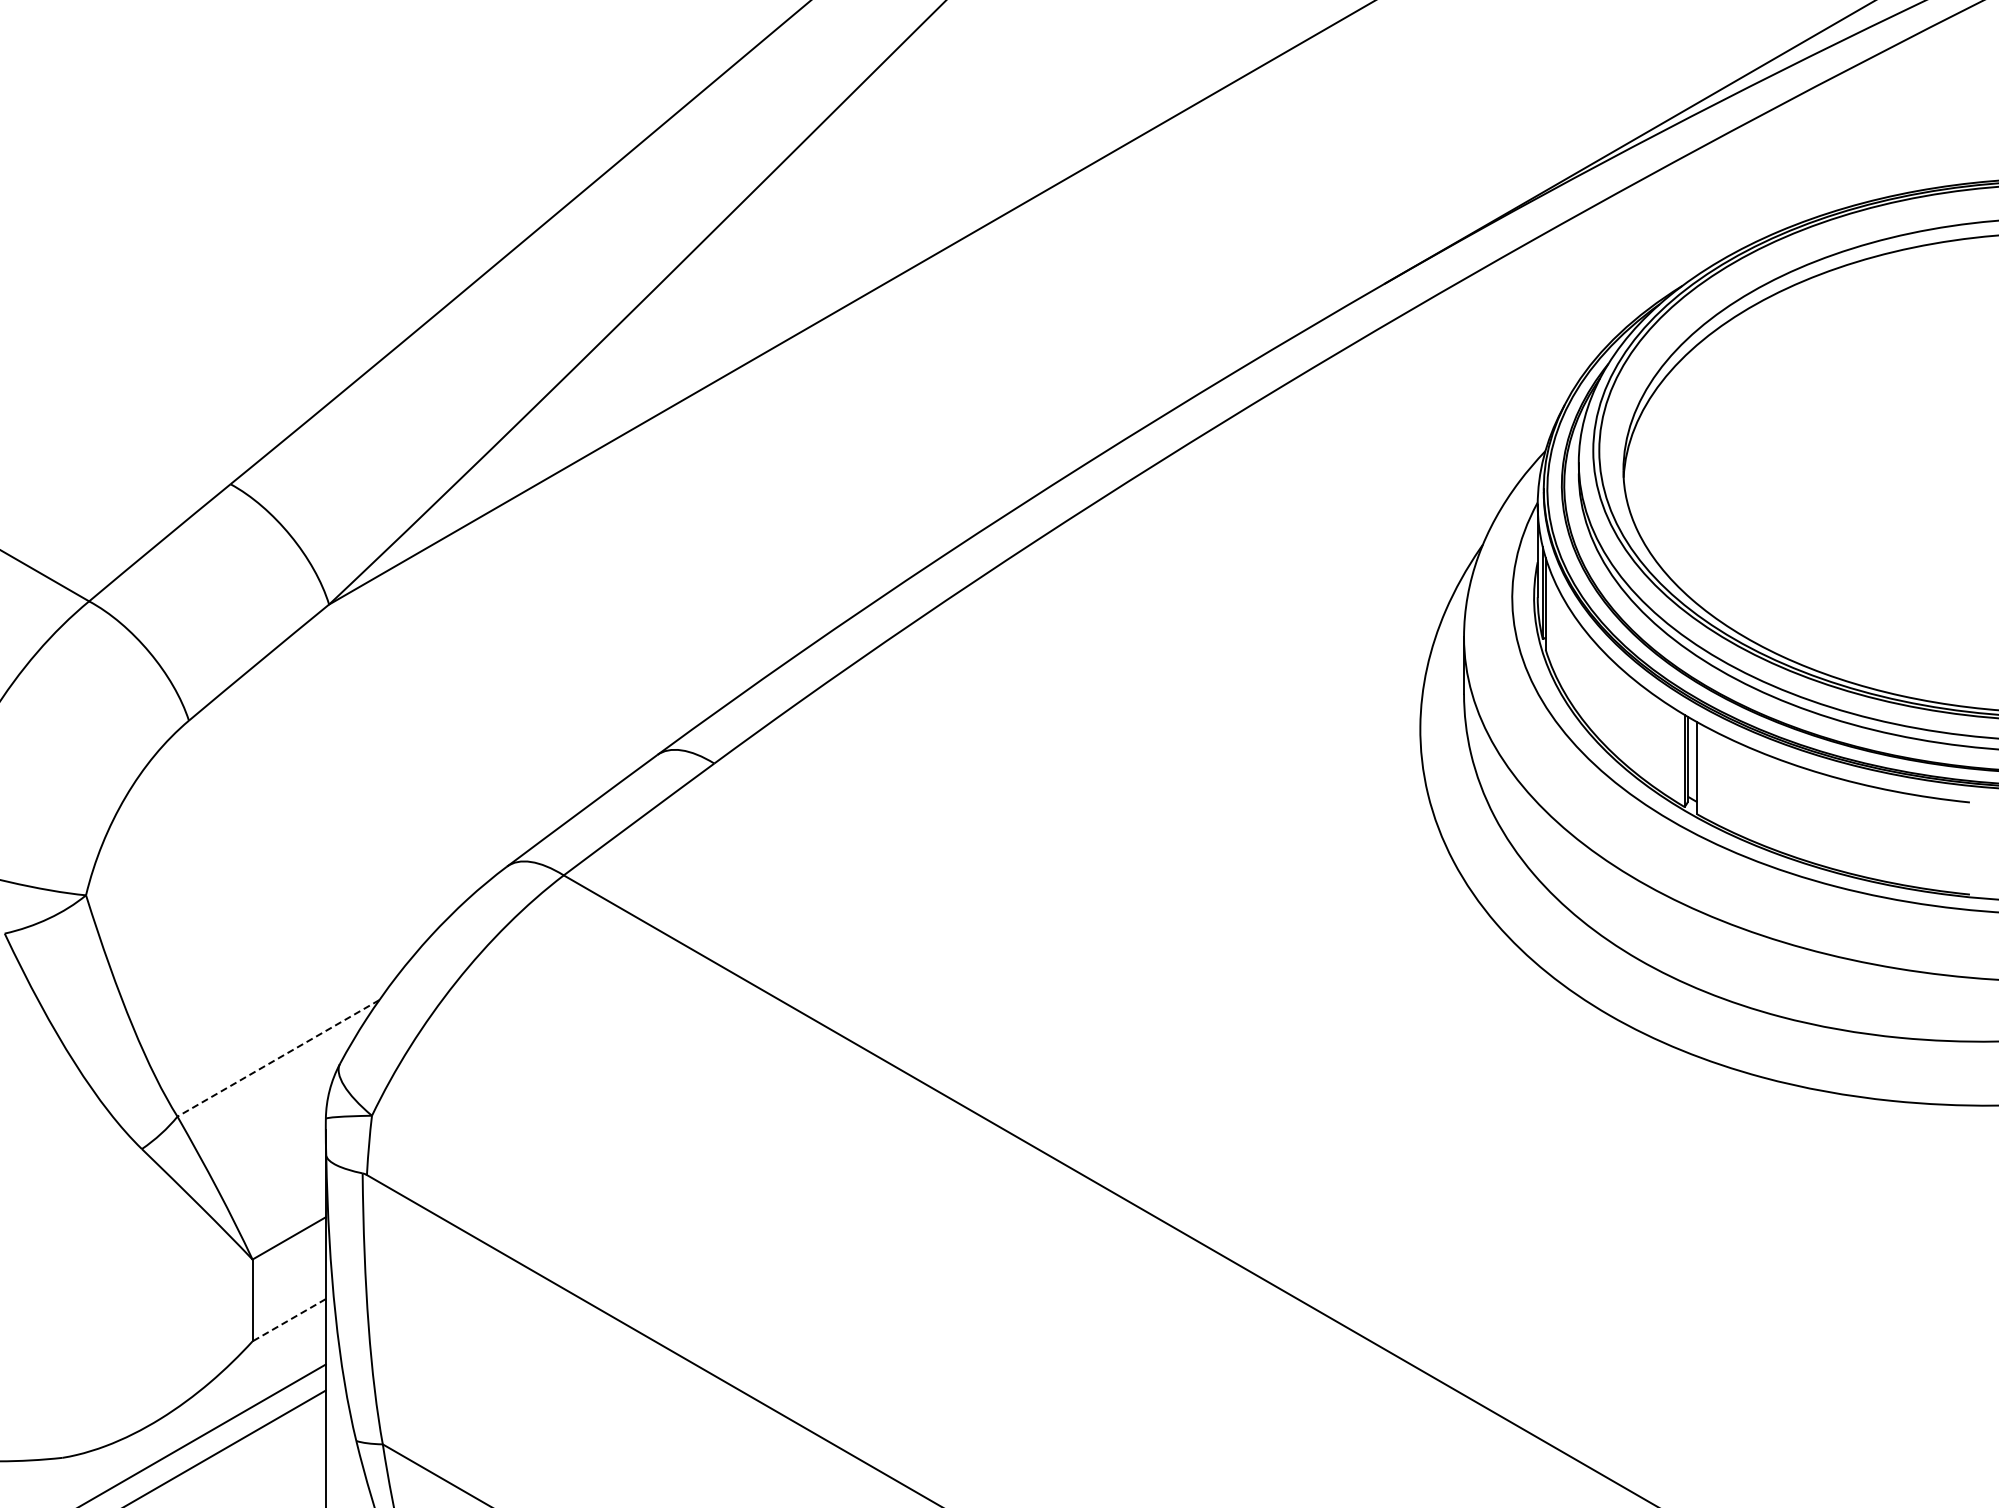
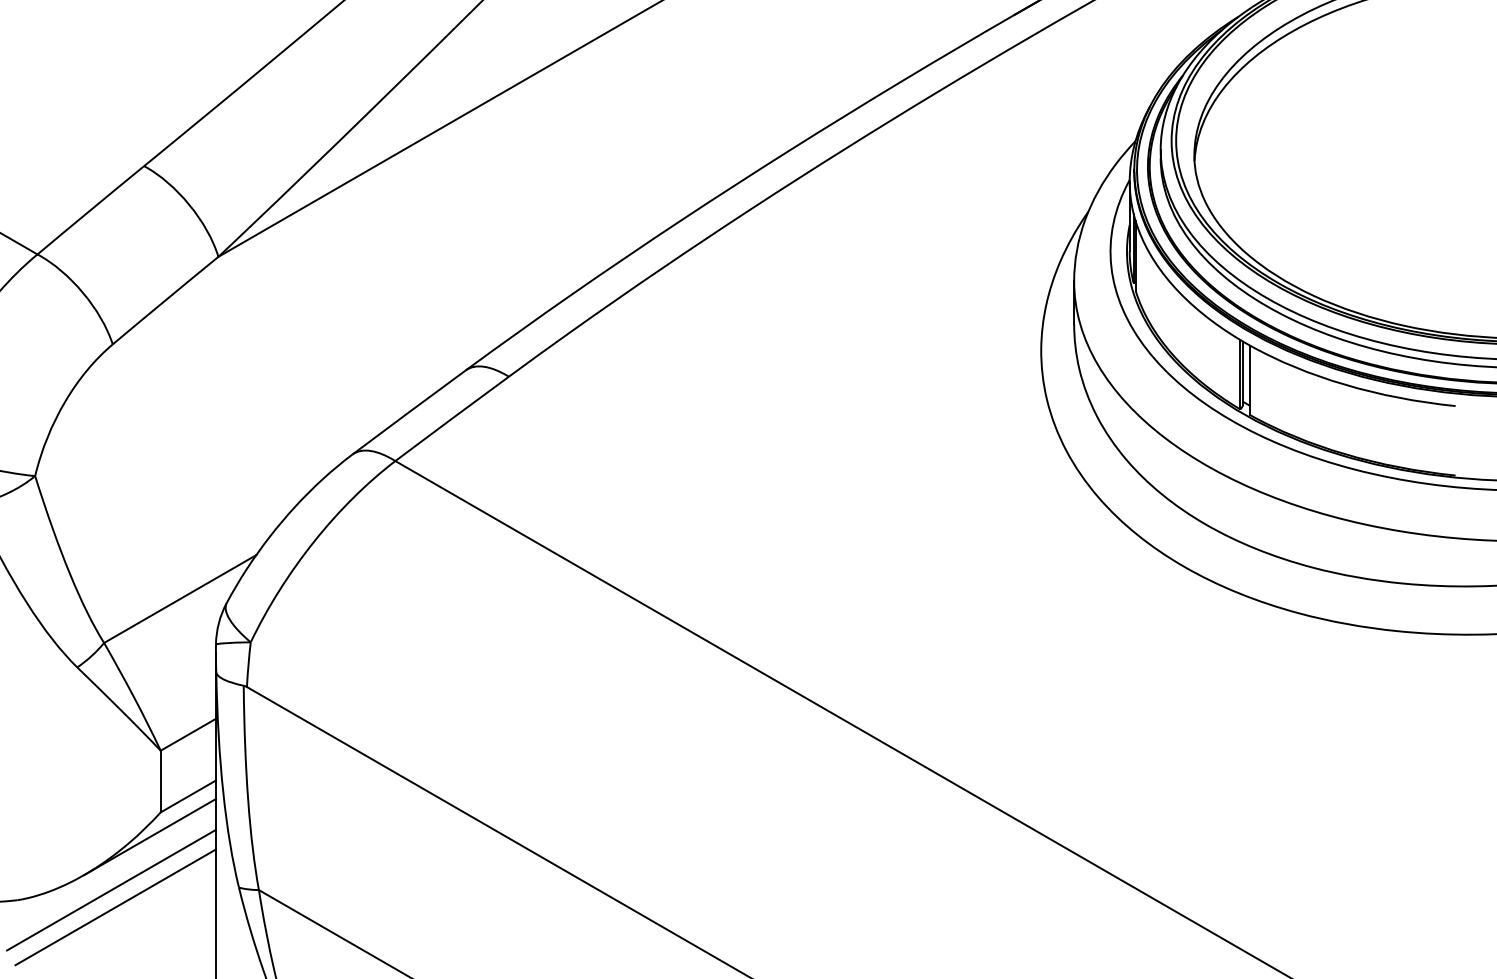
line: (278, 1058) -> (180, 599), dashed -> solid
line: (288, 1320) -> (187, 796), dashed -> solid
line: (238, 1373) -> (150, 836), added

